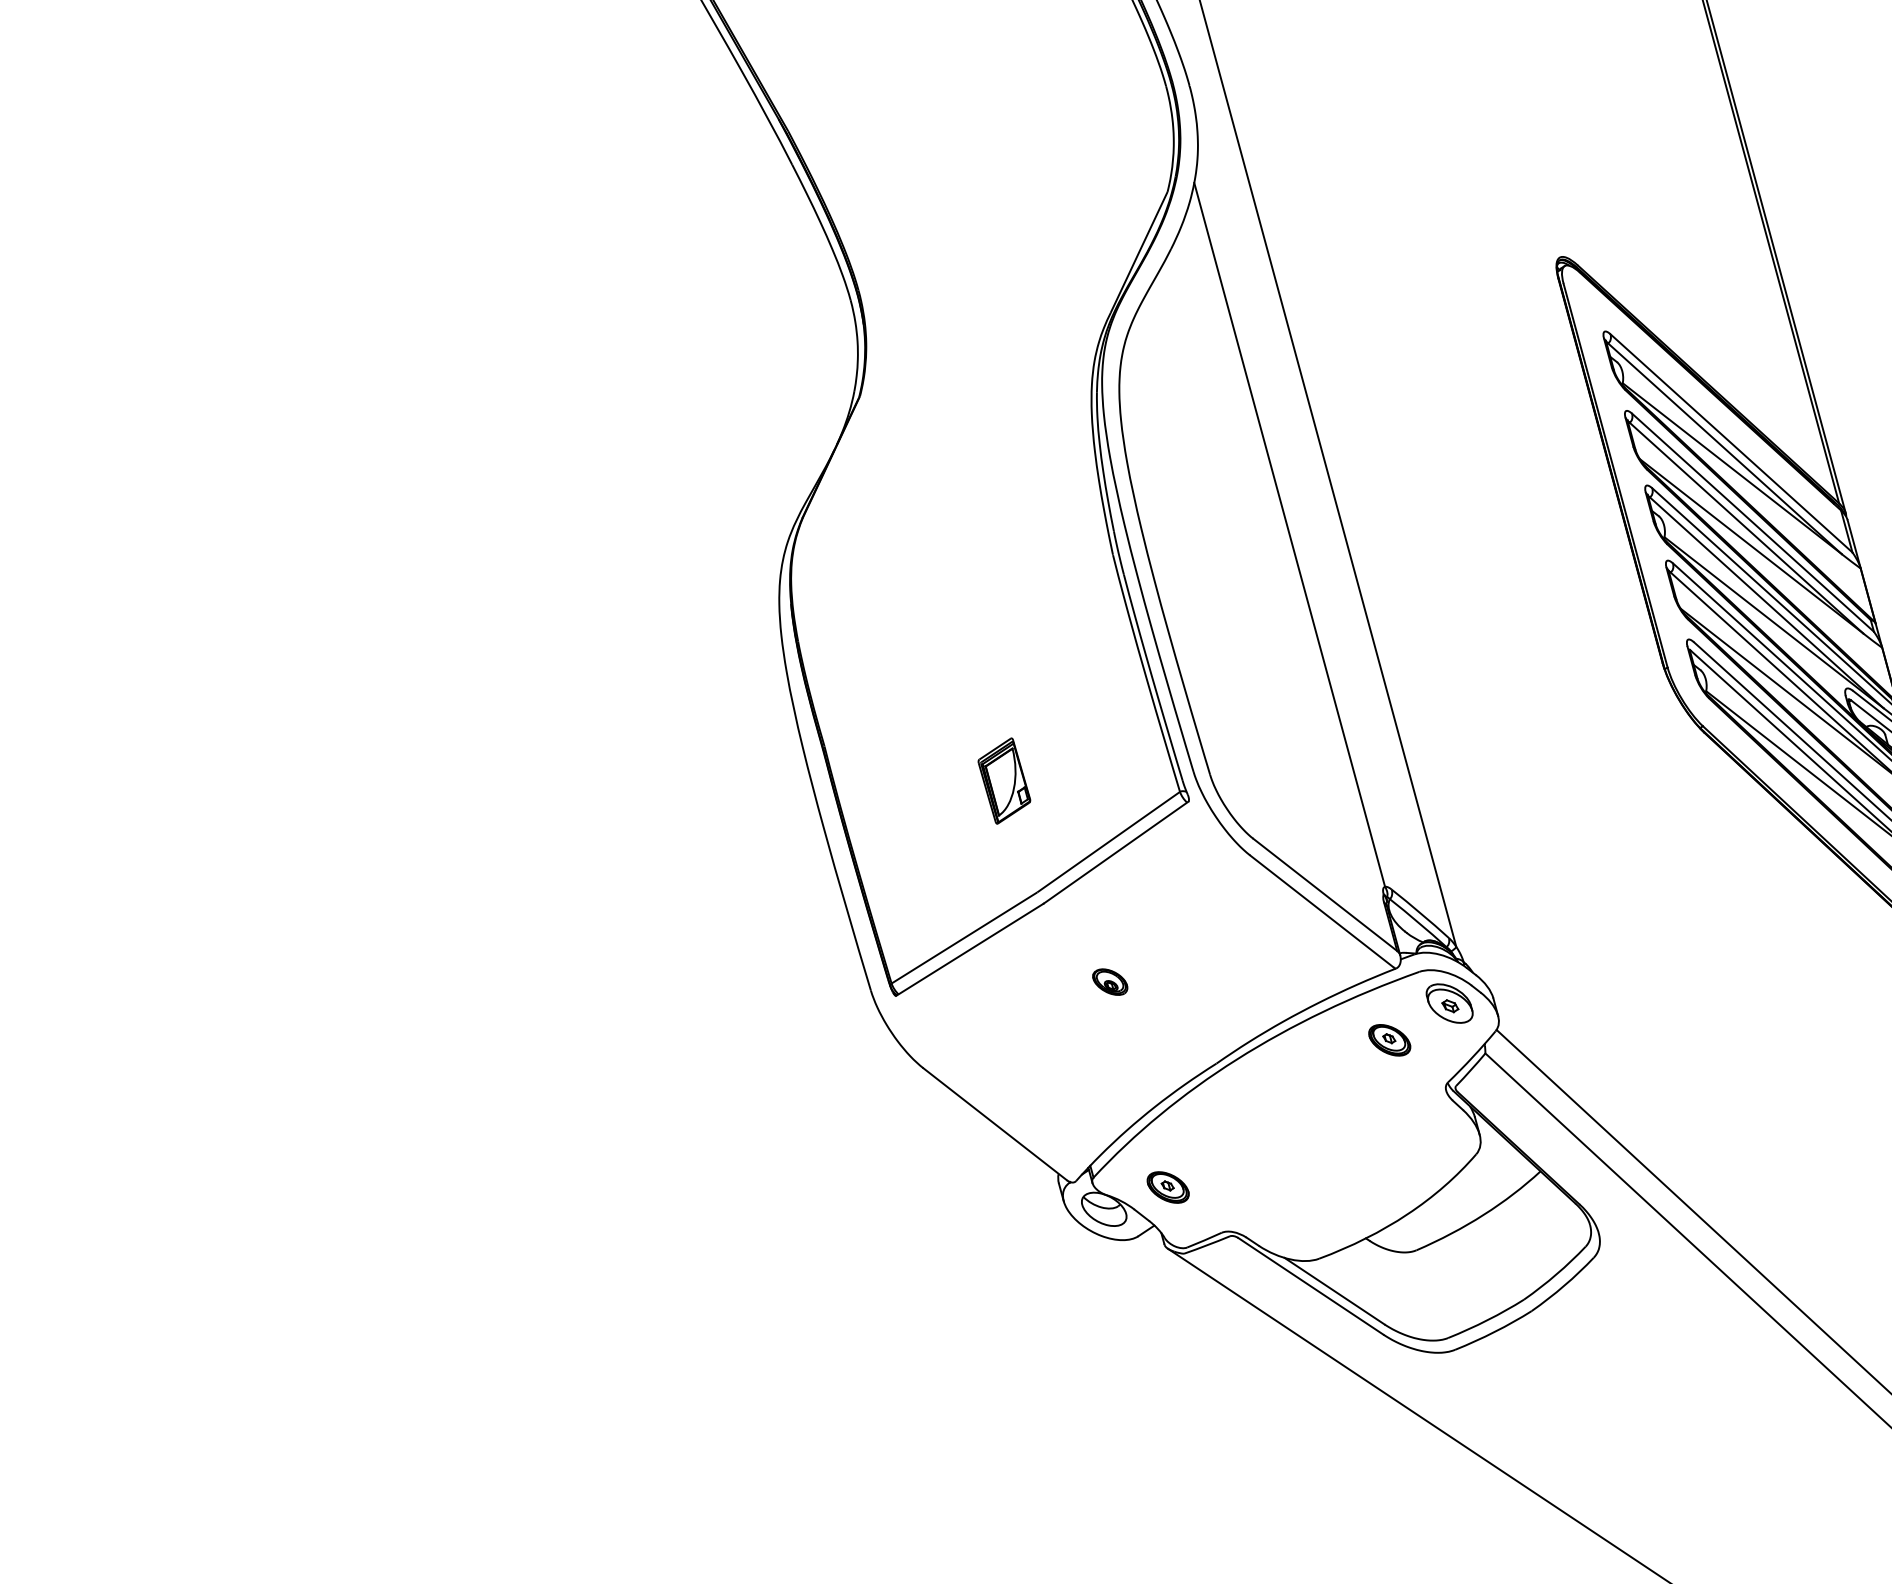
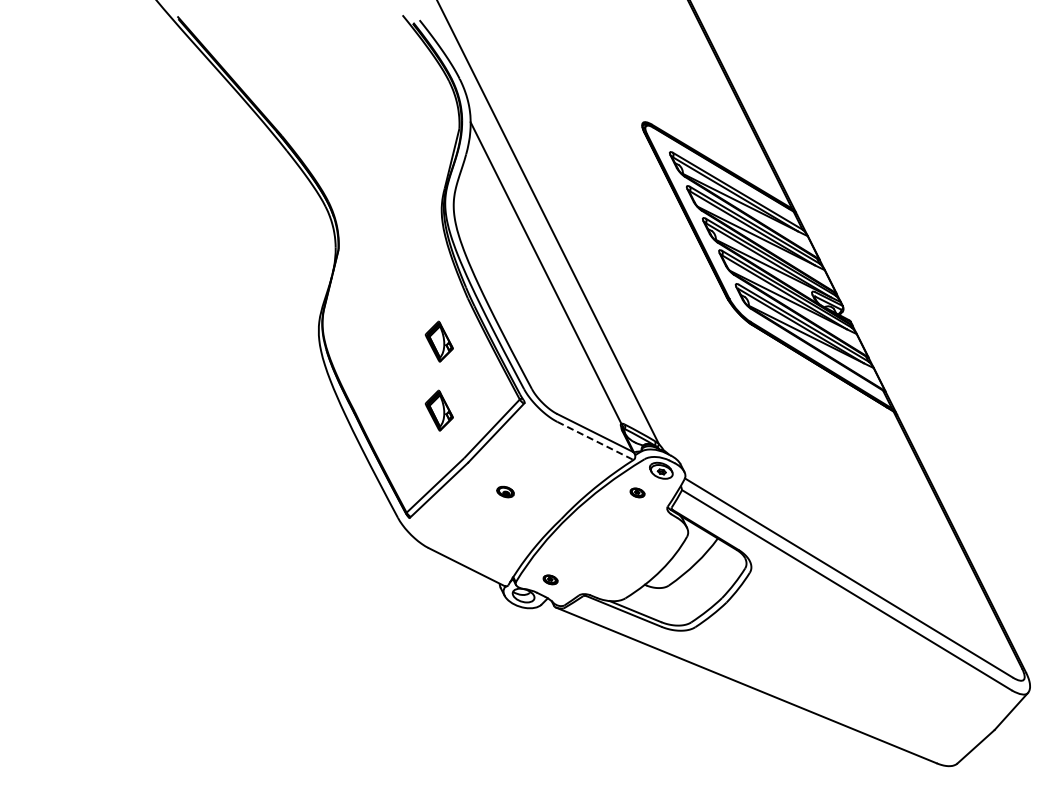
part: (1032, 634) -> (438, 341), added
line: (1320, 910) -> (594, 440), solid -> dashed
part: (1389, 1039) -> (637, 492), size x0.7
part: (1168, 1186) -> (550, 579), size x0.7

